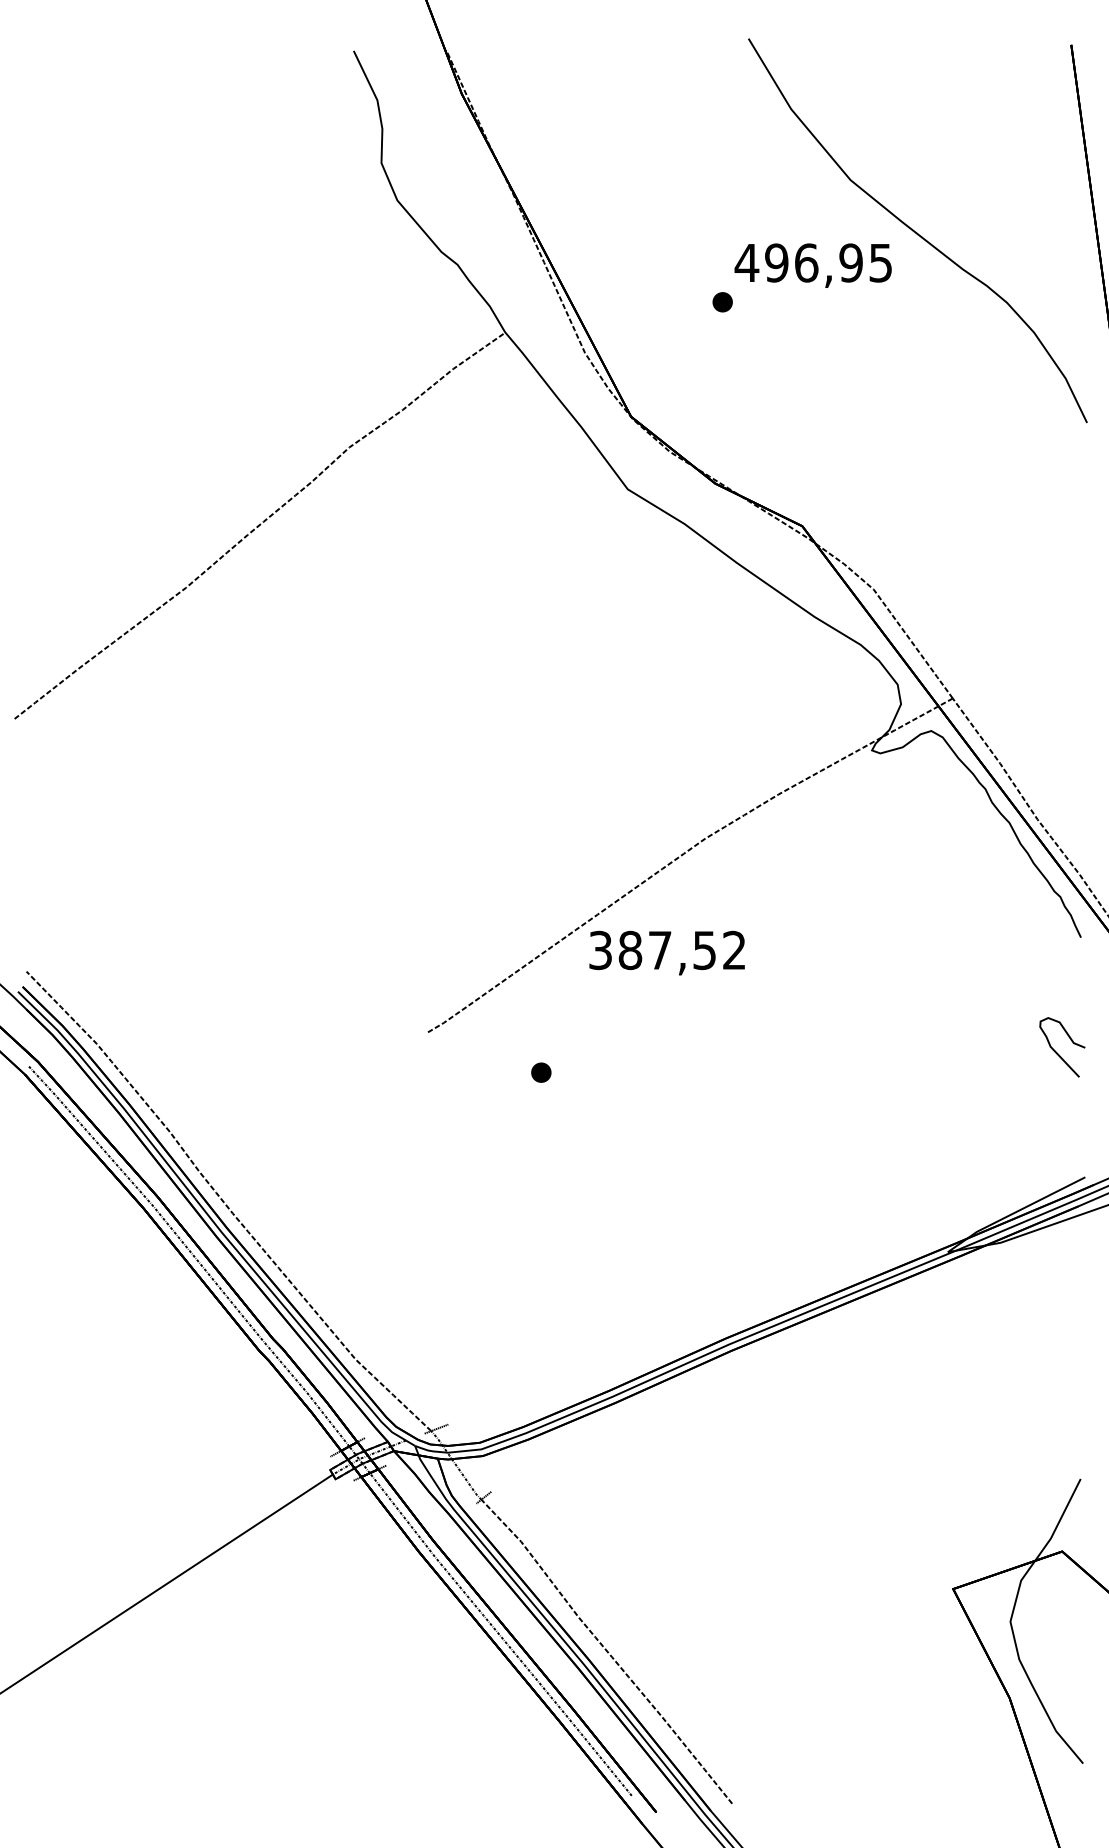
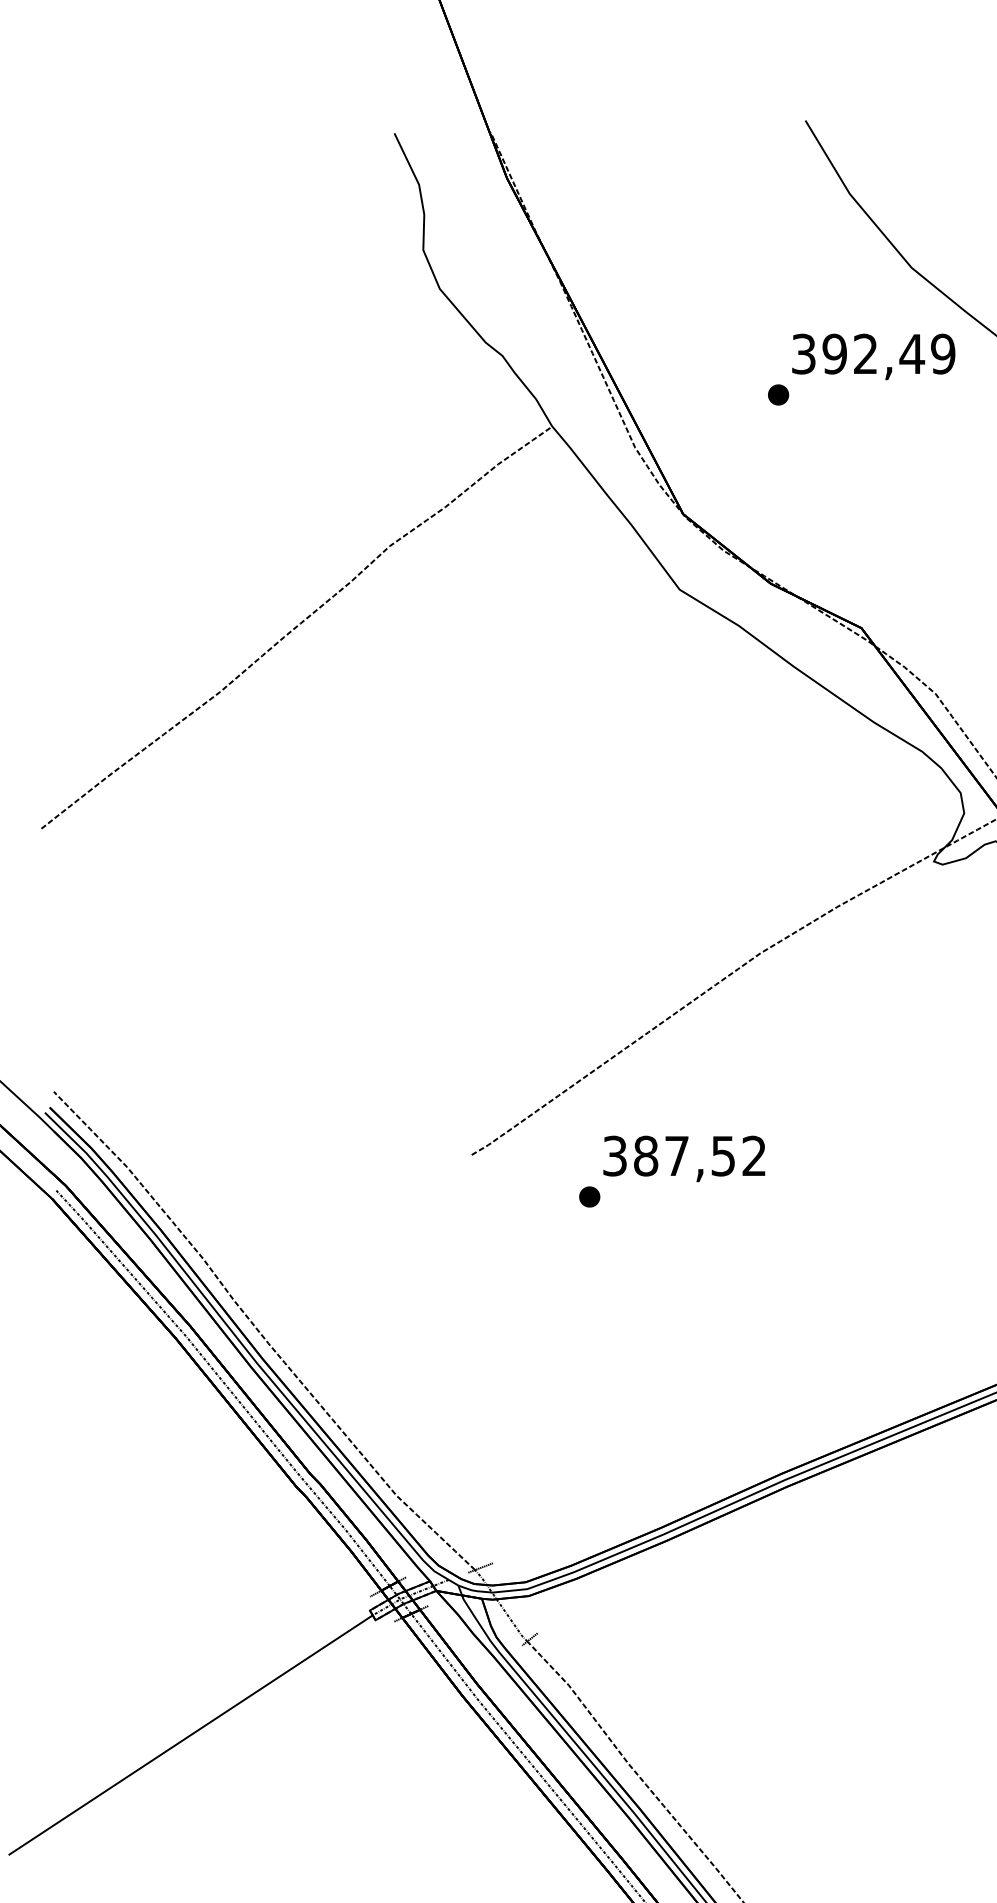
text: (813, 262) -> (873, 353), 496,95 -> 392,49
text: (666, 952) -> (683, 1158), moved

